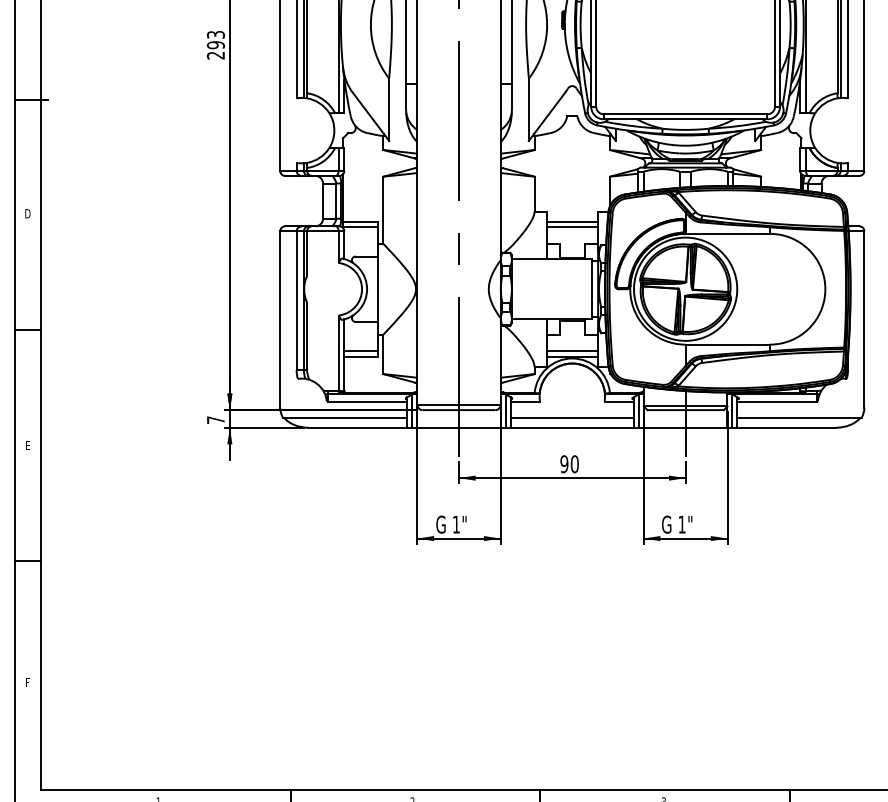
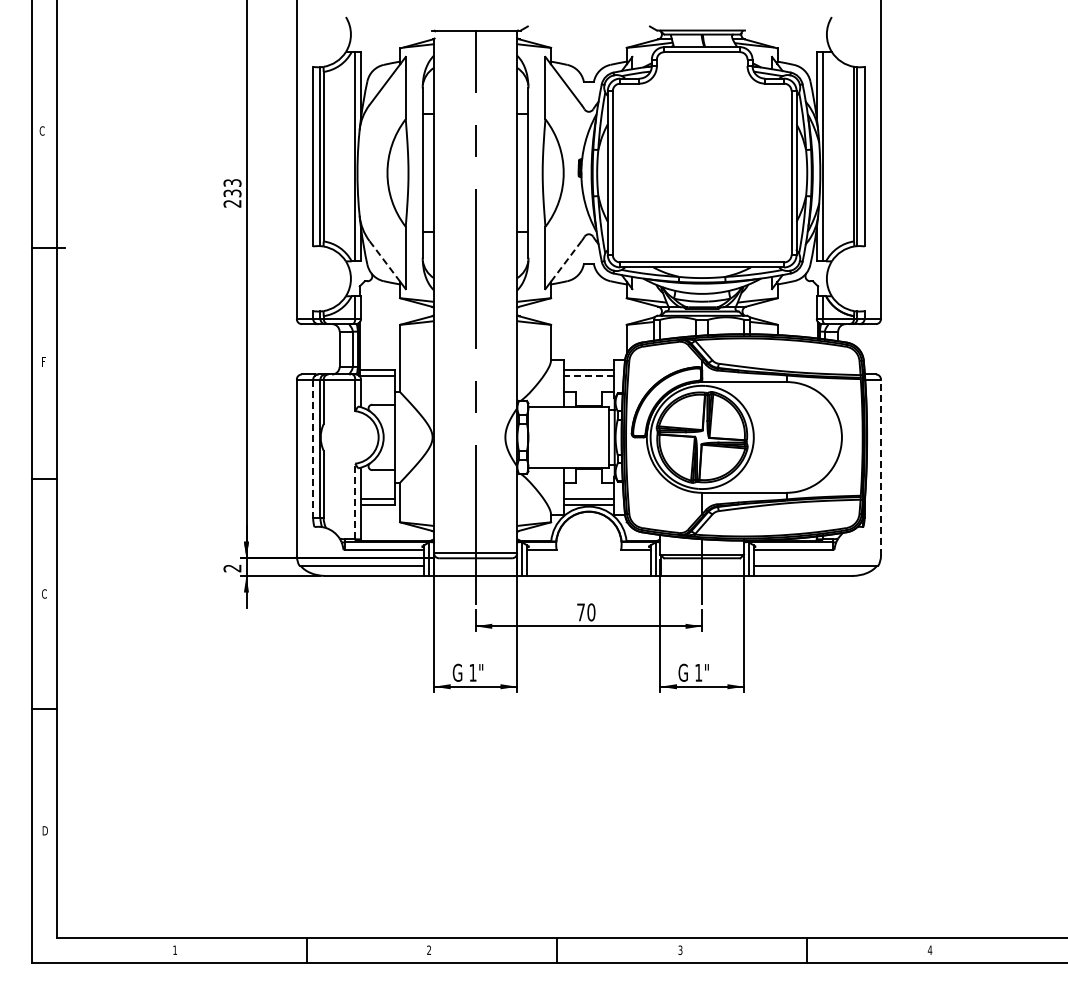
text: (215, 45) -> (232, 193), 293 -> 233
line: (367, 113) -> (384, 261), solid -> dashed
line: (549, 113) -> (566, 261), solid -> dashed
text: (27, 213) -> (44, 361), D -> F
line: (571, 227) -> (588, 375), solid -> dashed
line: (296, 301) -> (313, 449), solid -> dashed
line: (863, 319) -> (880, 467), solid -> dashed
line: (338, 353) -> (355, 501), solid -> dashed
line: (571, 417) -> (588, 565), removed
text: (215, 420) -> (232, 568), 7 -> 2
text: (27, 445) -> (44, 593), E -> C
text: (564, 464) -> (581, 612), 90 -> 70
text: (27, 682) -> (44, 830), F -> D

